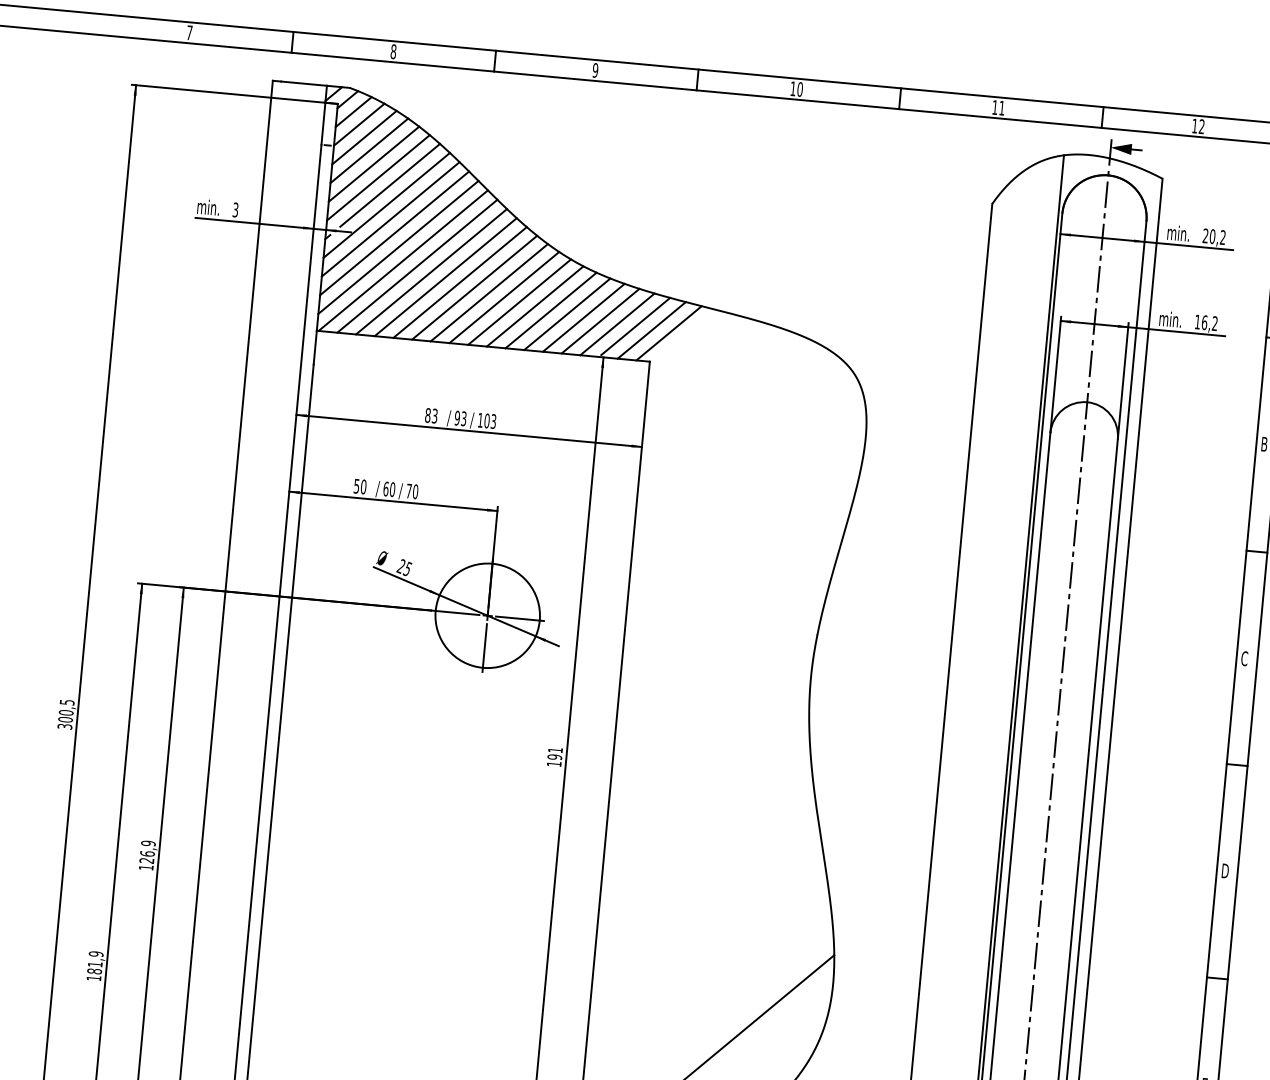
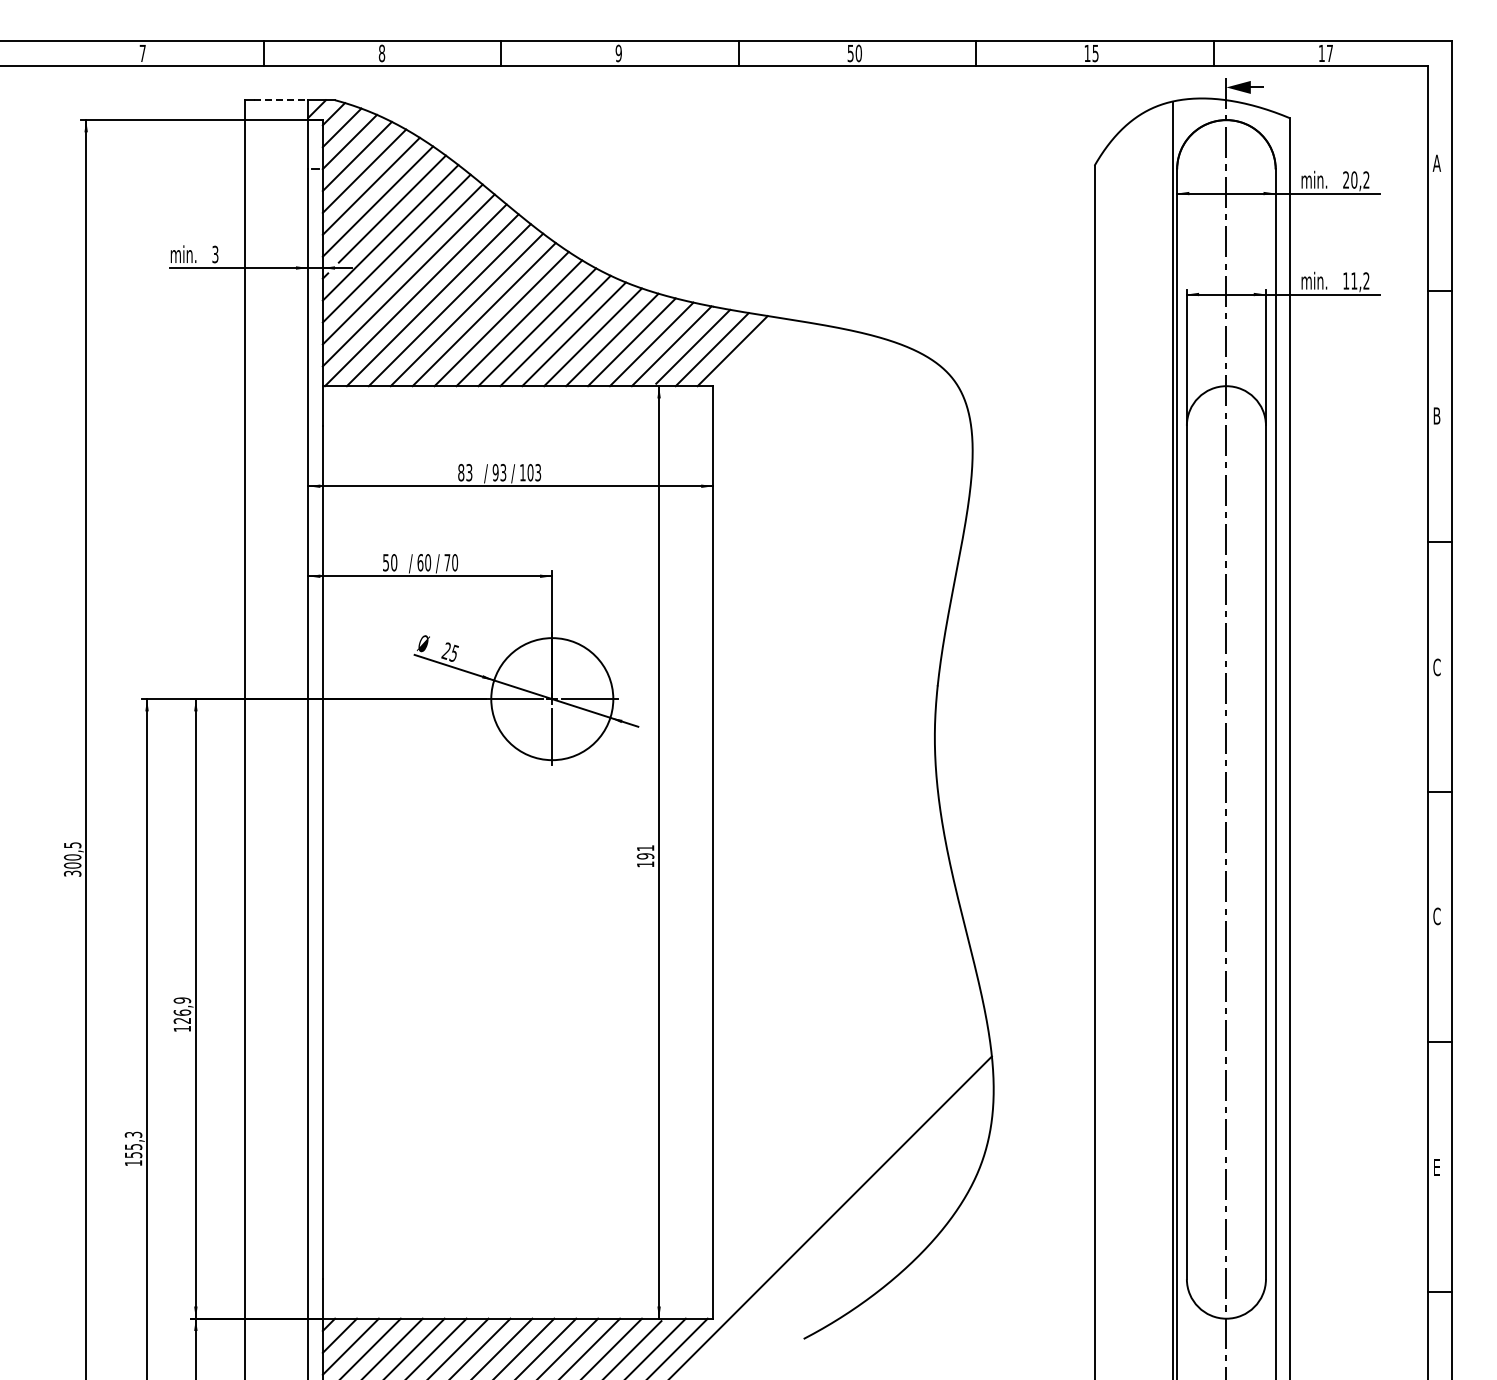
line: (304, 83) -> (281, 100), solid -> dashed
text: (793, 88) -> (850, 53), 10 -> 50
text: (1001, 108) -> (1095, 53), 11 -> 15
text: (1201, 125) -> (1329, 52), 12 -> 17
text: (1204, 322) -> (1354, 280), 16,2 -> 11,2
text: (1225, 871) -> (1437, 916), D -> C
text: (95, 962) -> (133, 1144), 181,9 -> 155,3

